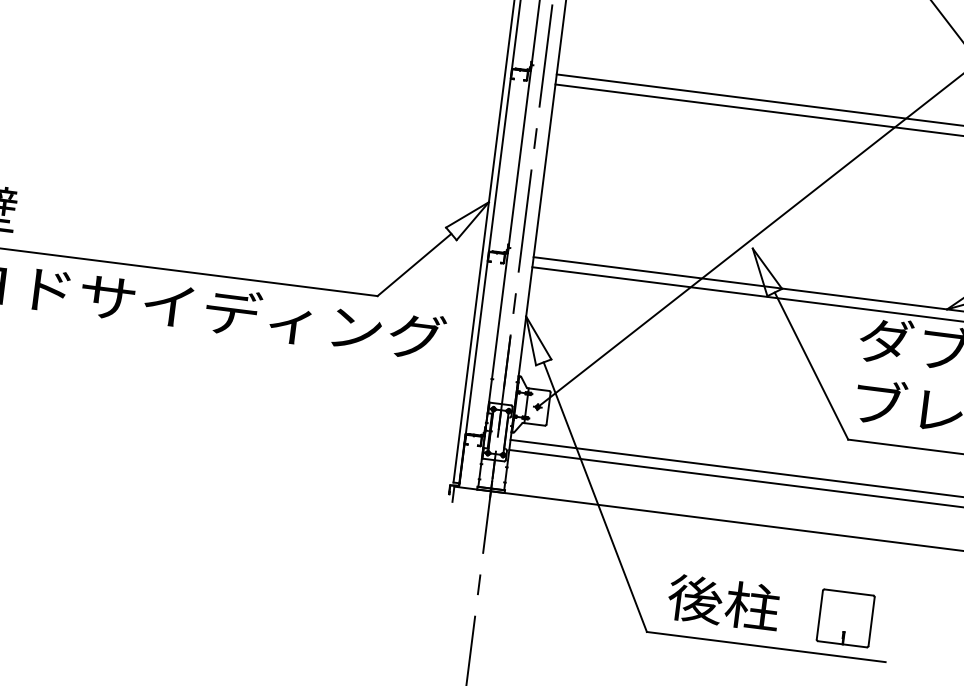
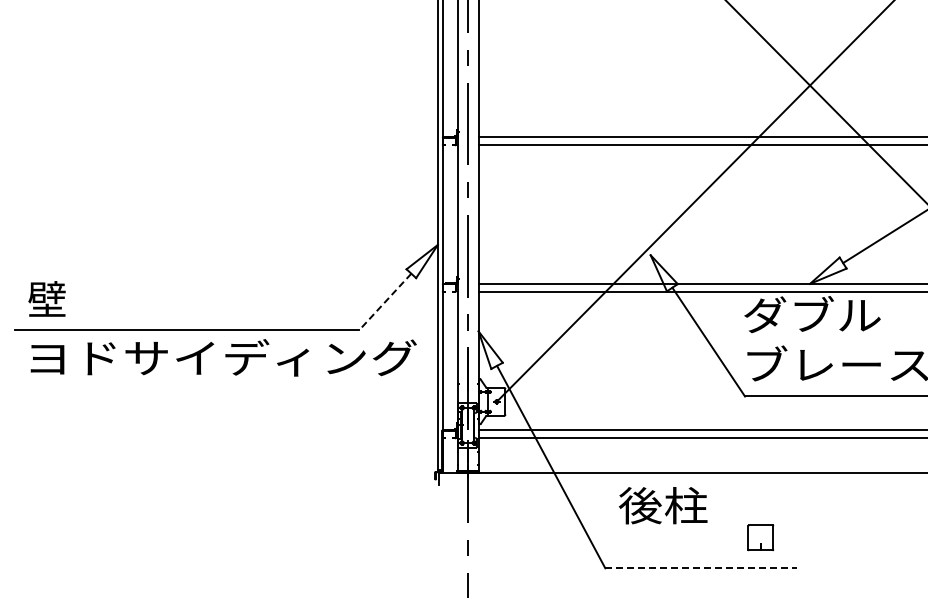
line: (414, 265) -> (385, 302), solid -> dashed
text: (724, 602) -> (663, 505), moved
part: (845, 617) -> (760, 537), size x0.6
line: (766, 647) -> (701, 568), solid -> dashed

